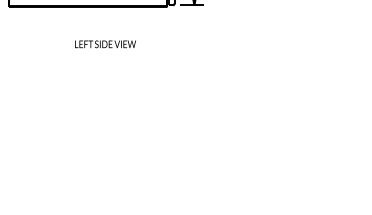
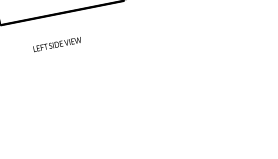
text: (105, 44) -> (57, 44), moved

